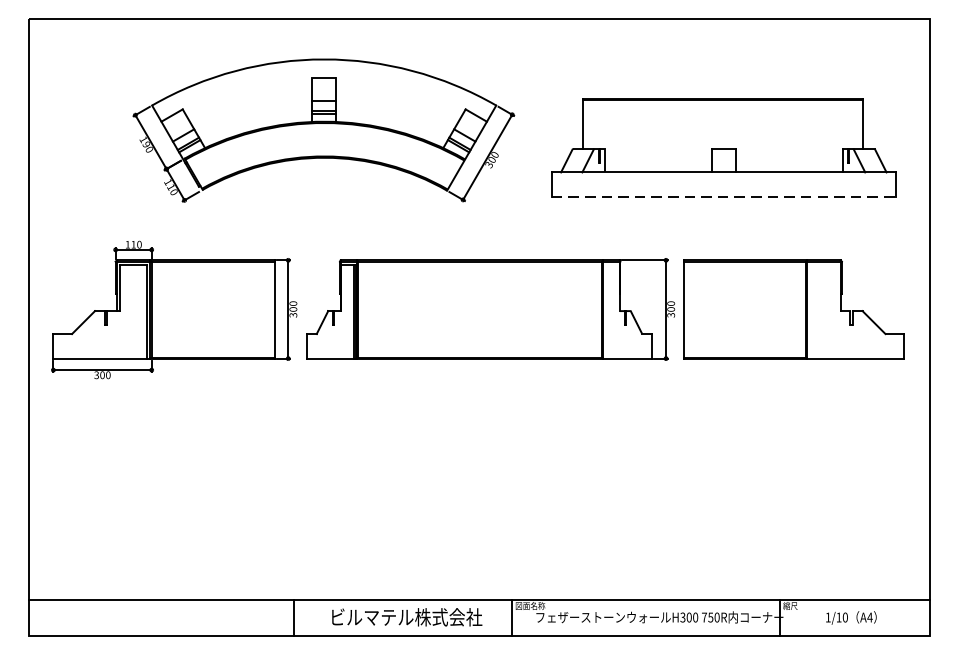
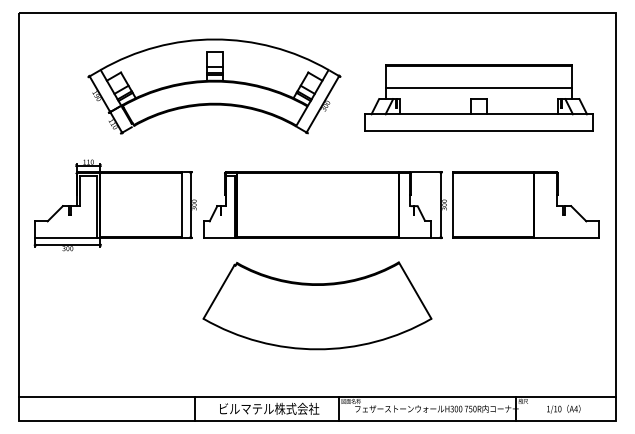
line: (722, 133) -> (478, 88), added
line: (724, 196) -> (479, 130), dashed -> solid
part: (479, 461) -> (317, 305), added

